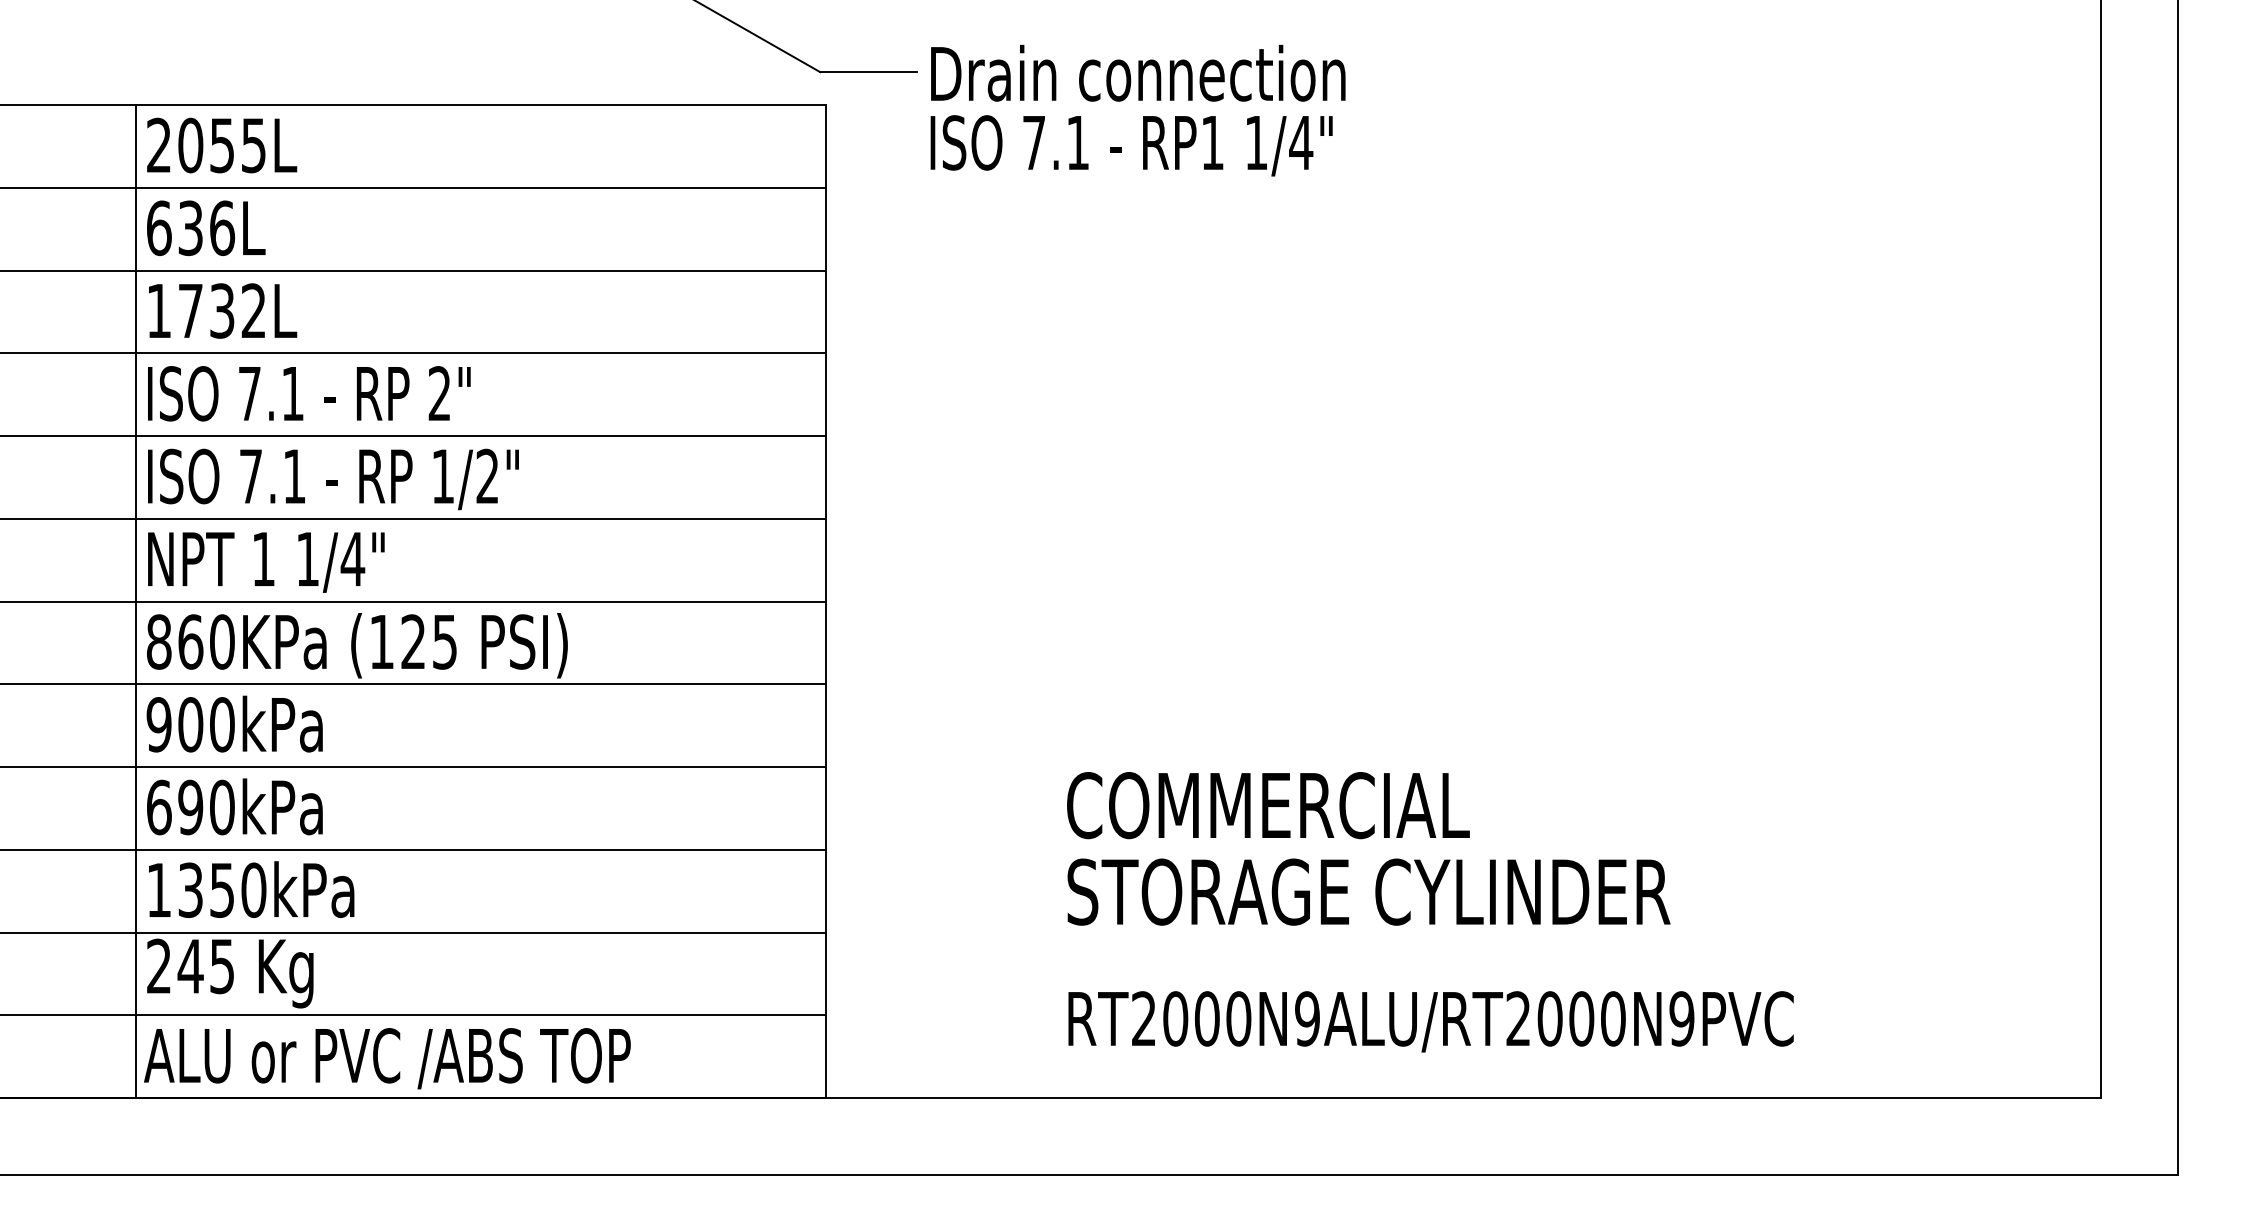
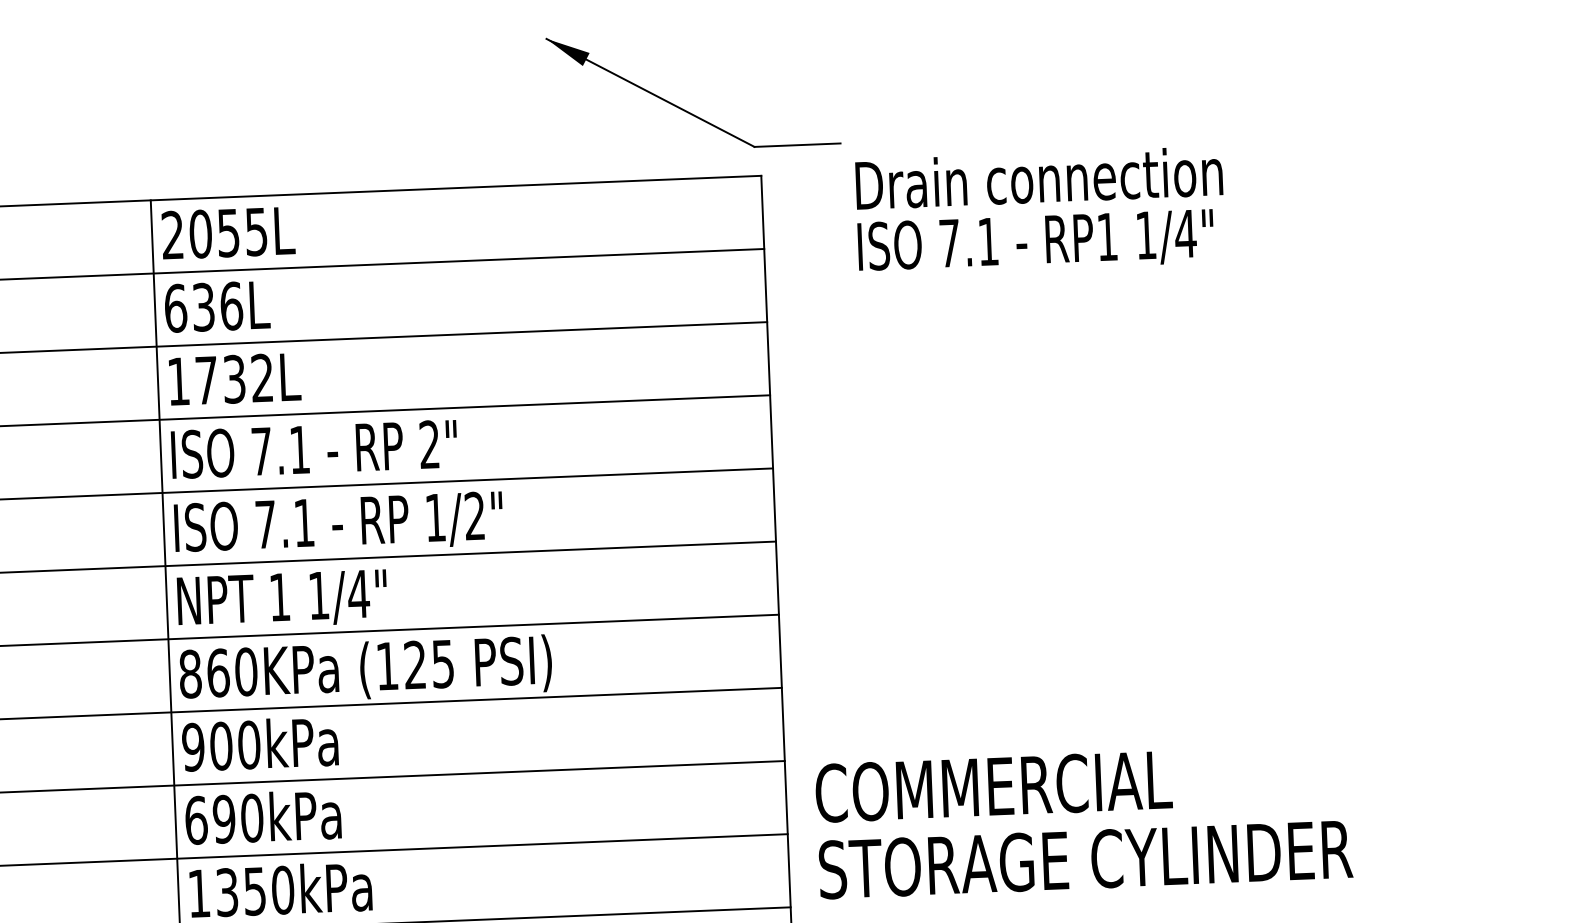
text: (1137, 110) -> (1039, 211), moved
text: (1368, 848) -> (1083, 821), moved

